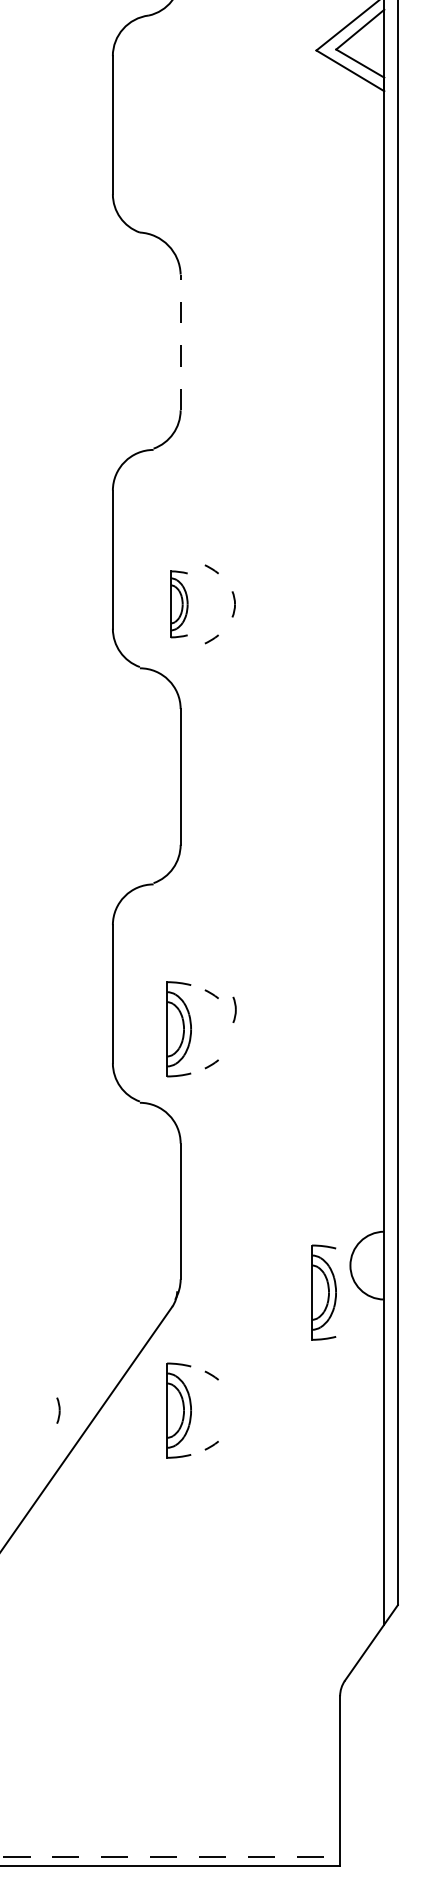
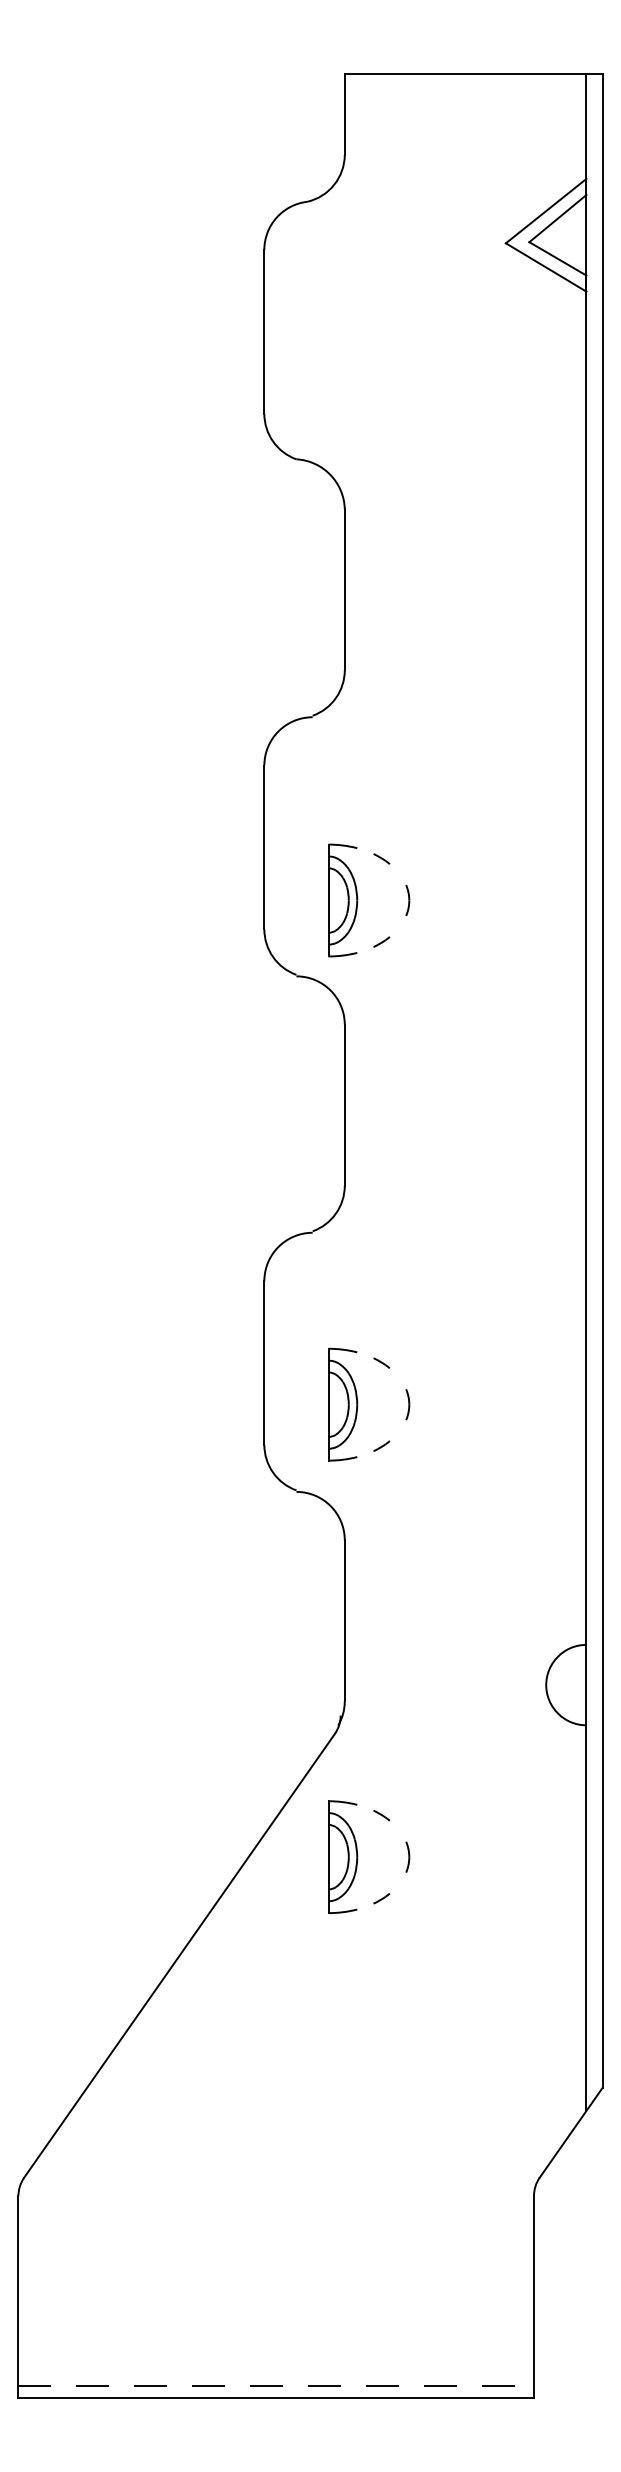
line: (180, 342) -> (344, 589), dashed -> solid
part: (179, 604) -> (343, 900), size x1.43
part: (234, 1009) -> (407, 1404), moved
part: (324, 1292) -> (515, 1716), removed
part: (58, 1410) -> (407, 1856), moved

